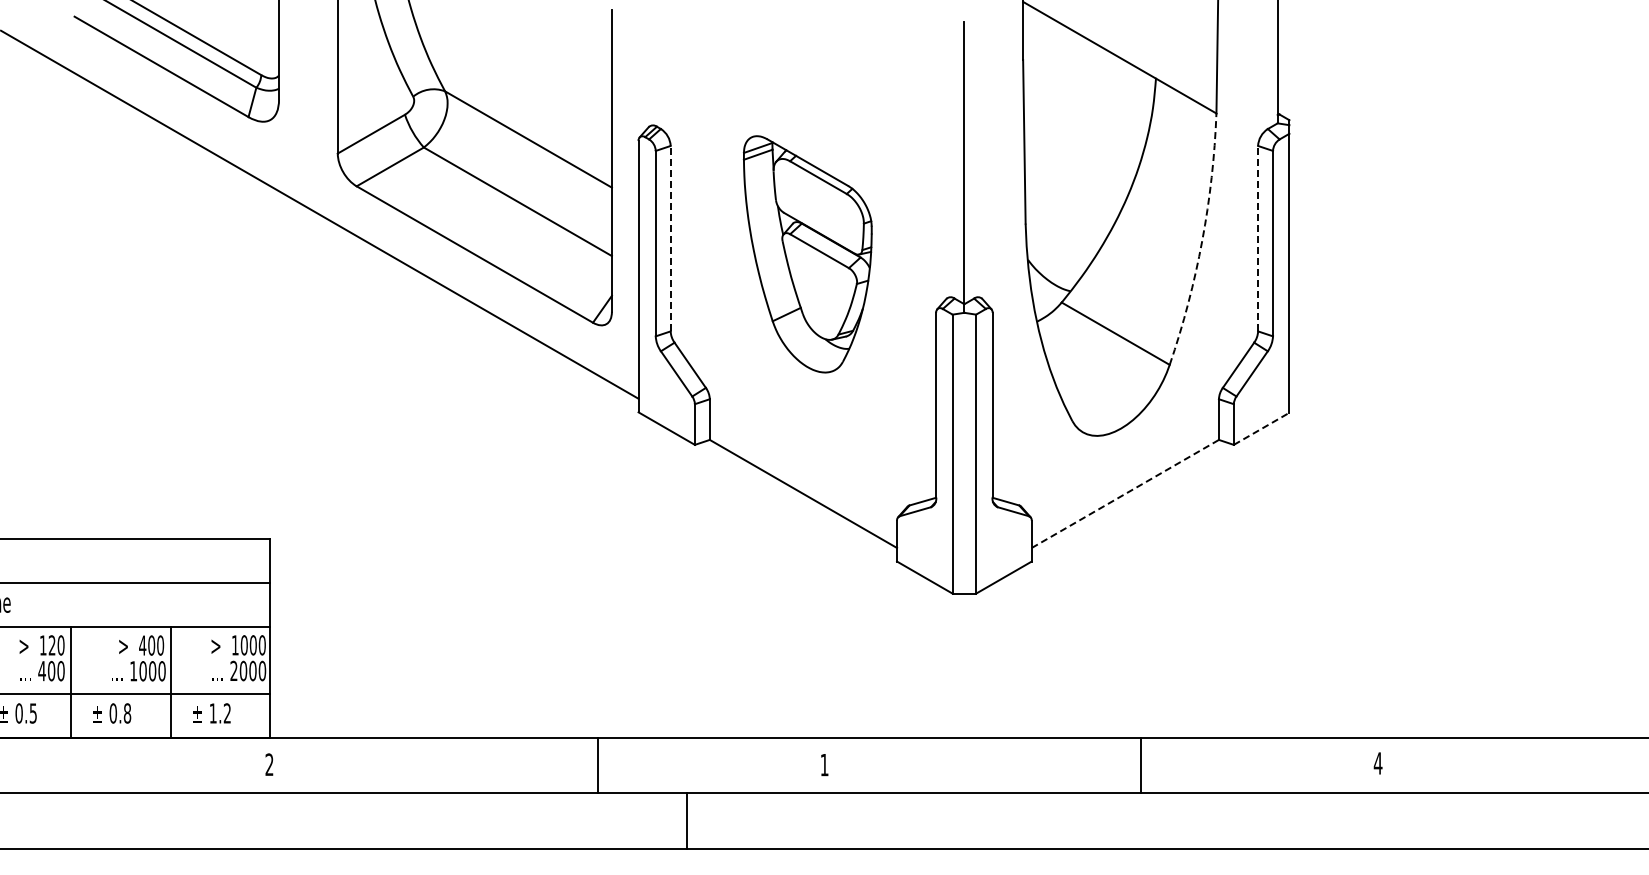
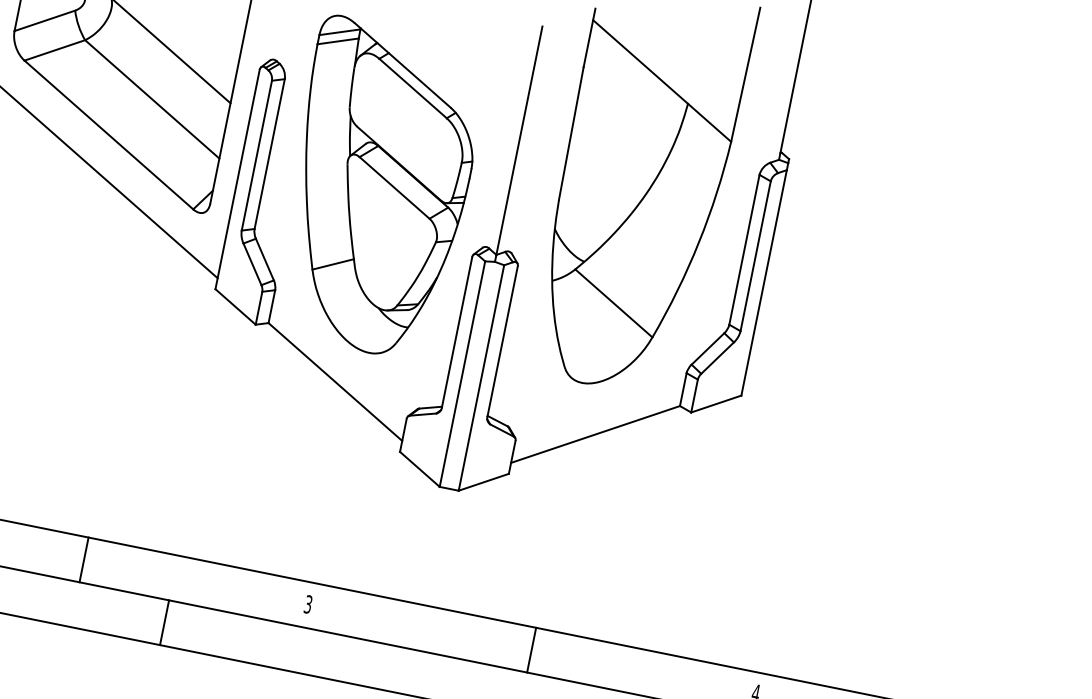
line: (670, 238) -> (269, 153), dashed -> solid
line: (1258, 238) -> (744, 249), dashed -> solid
arc: (1202, 240) -> (699, 242), dashed -> solid
part: (807, 254) -> (377, 189), size x1.67
line: (1262, 428) -> (717, 403), dashed -> solid
line: (1125, 493) -> (595, 434), dashed -> solid
text: (824, 764) -> (308, 604), 1 -> 3
line: (598, 765) -> (84, 559), moved
line: (1141, 765) -> (532, 650), moved
line: (687, 820) -> (165, 622), moved

